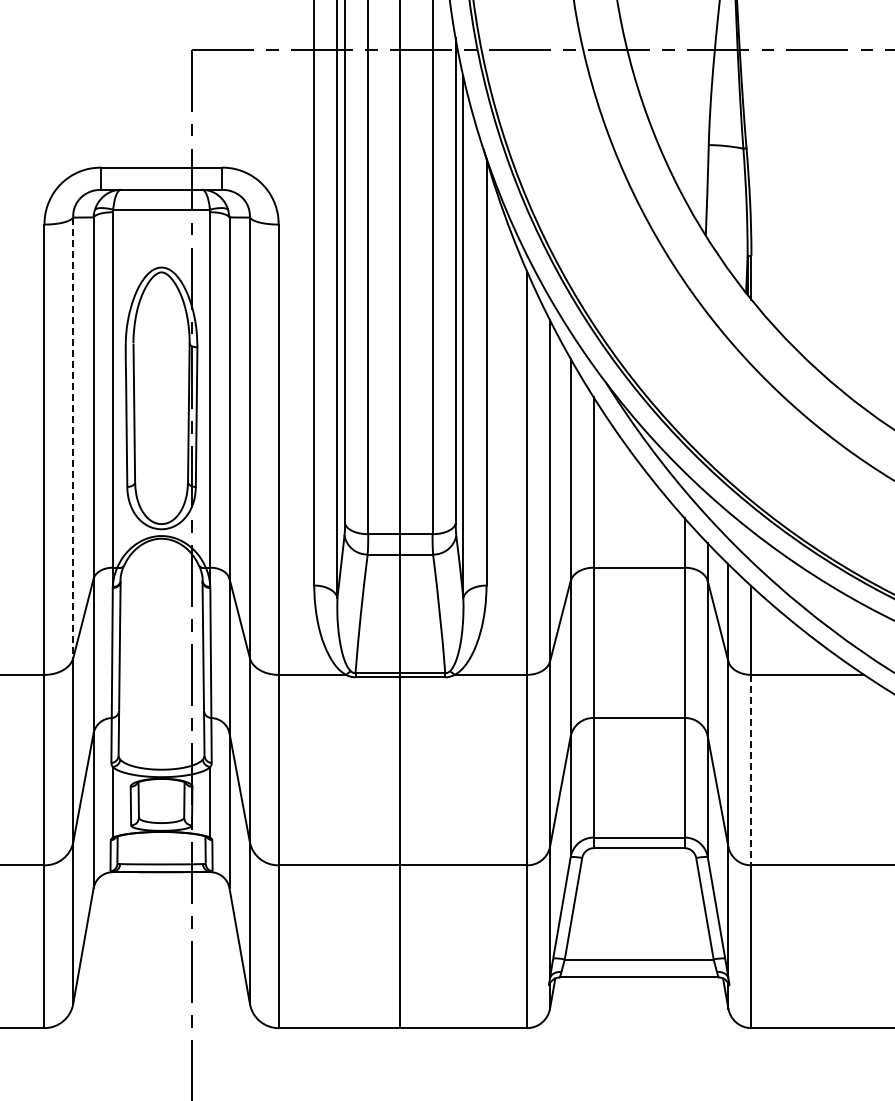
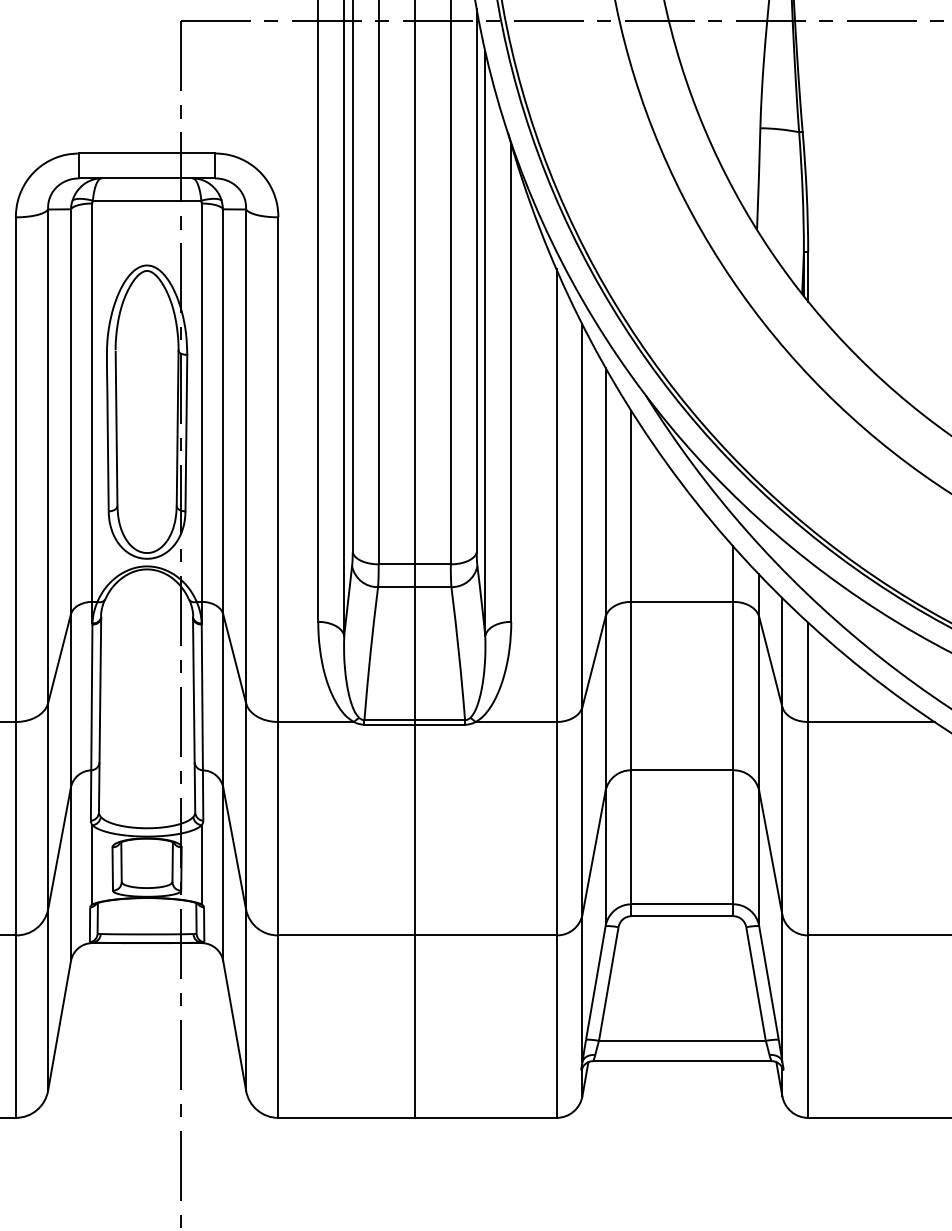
line: (73, 438) -> (48, 457), dashed -> solid
line: (751, 770) -> (808, 829), dashed -> solid

